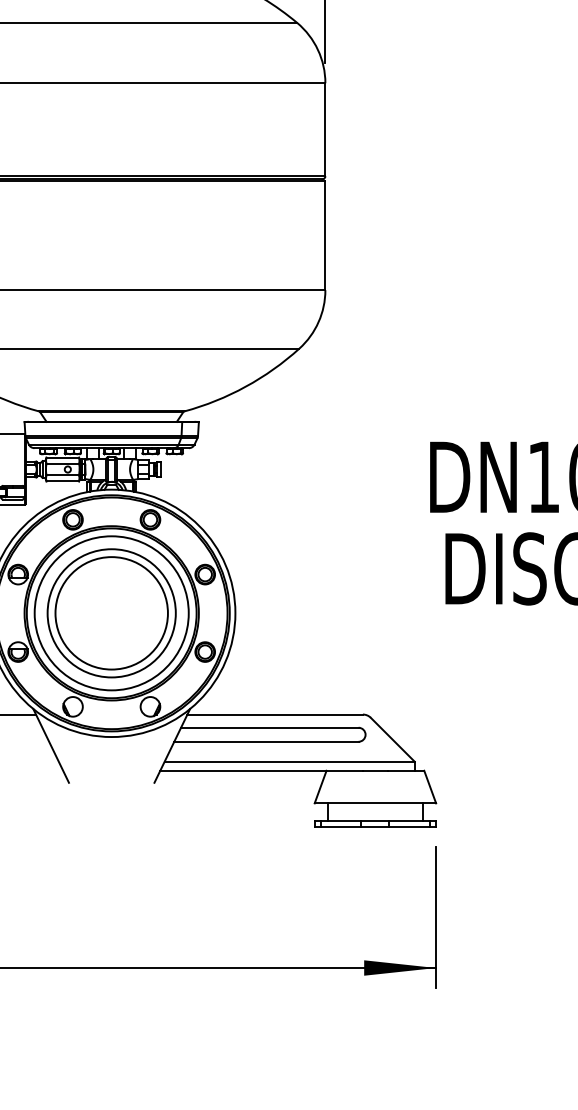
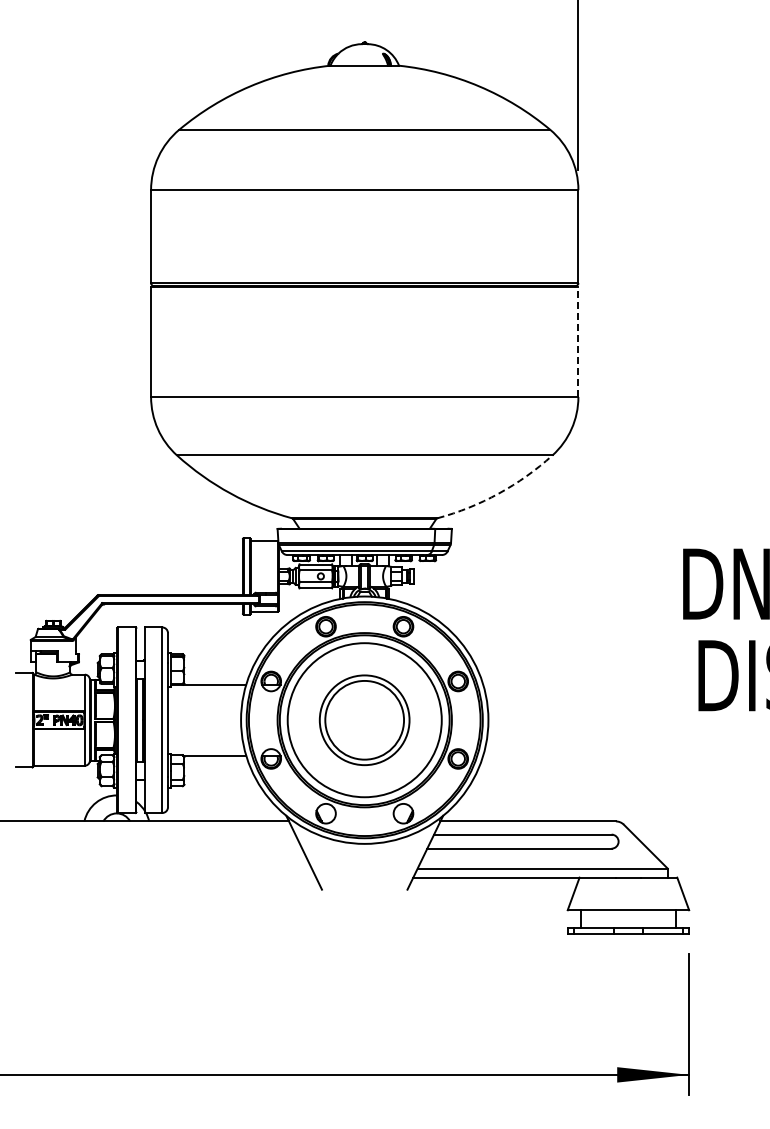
line: (325, 235) -> (578, 342), solid -> dashed
arc: (245, 386) -> (498, 493), solid -> dashed
part: (111, 613) -> (364, 720), size x0.7

